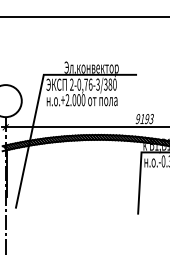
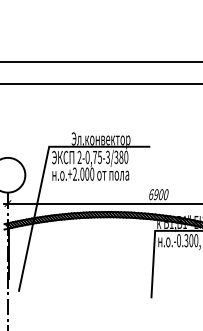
text: (90, 83) -> (99, 156), 2-0,76-3/380 -> 2-0,75-3/380
text: (144, 118) -> (158, 194), 9193 -> 6900

